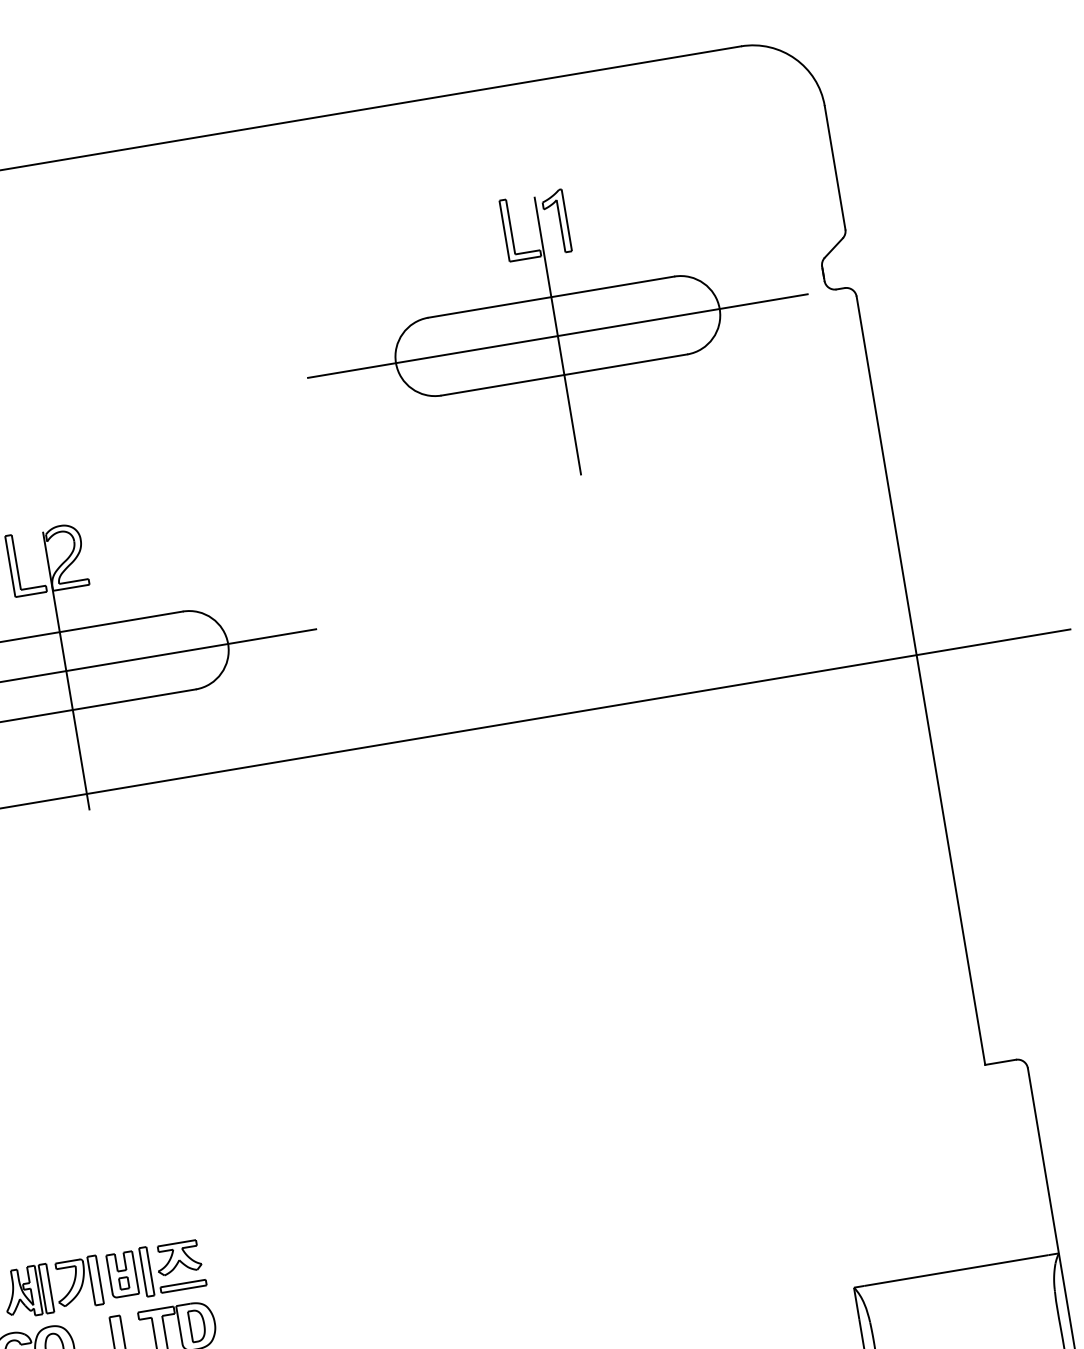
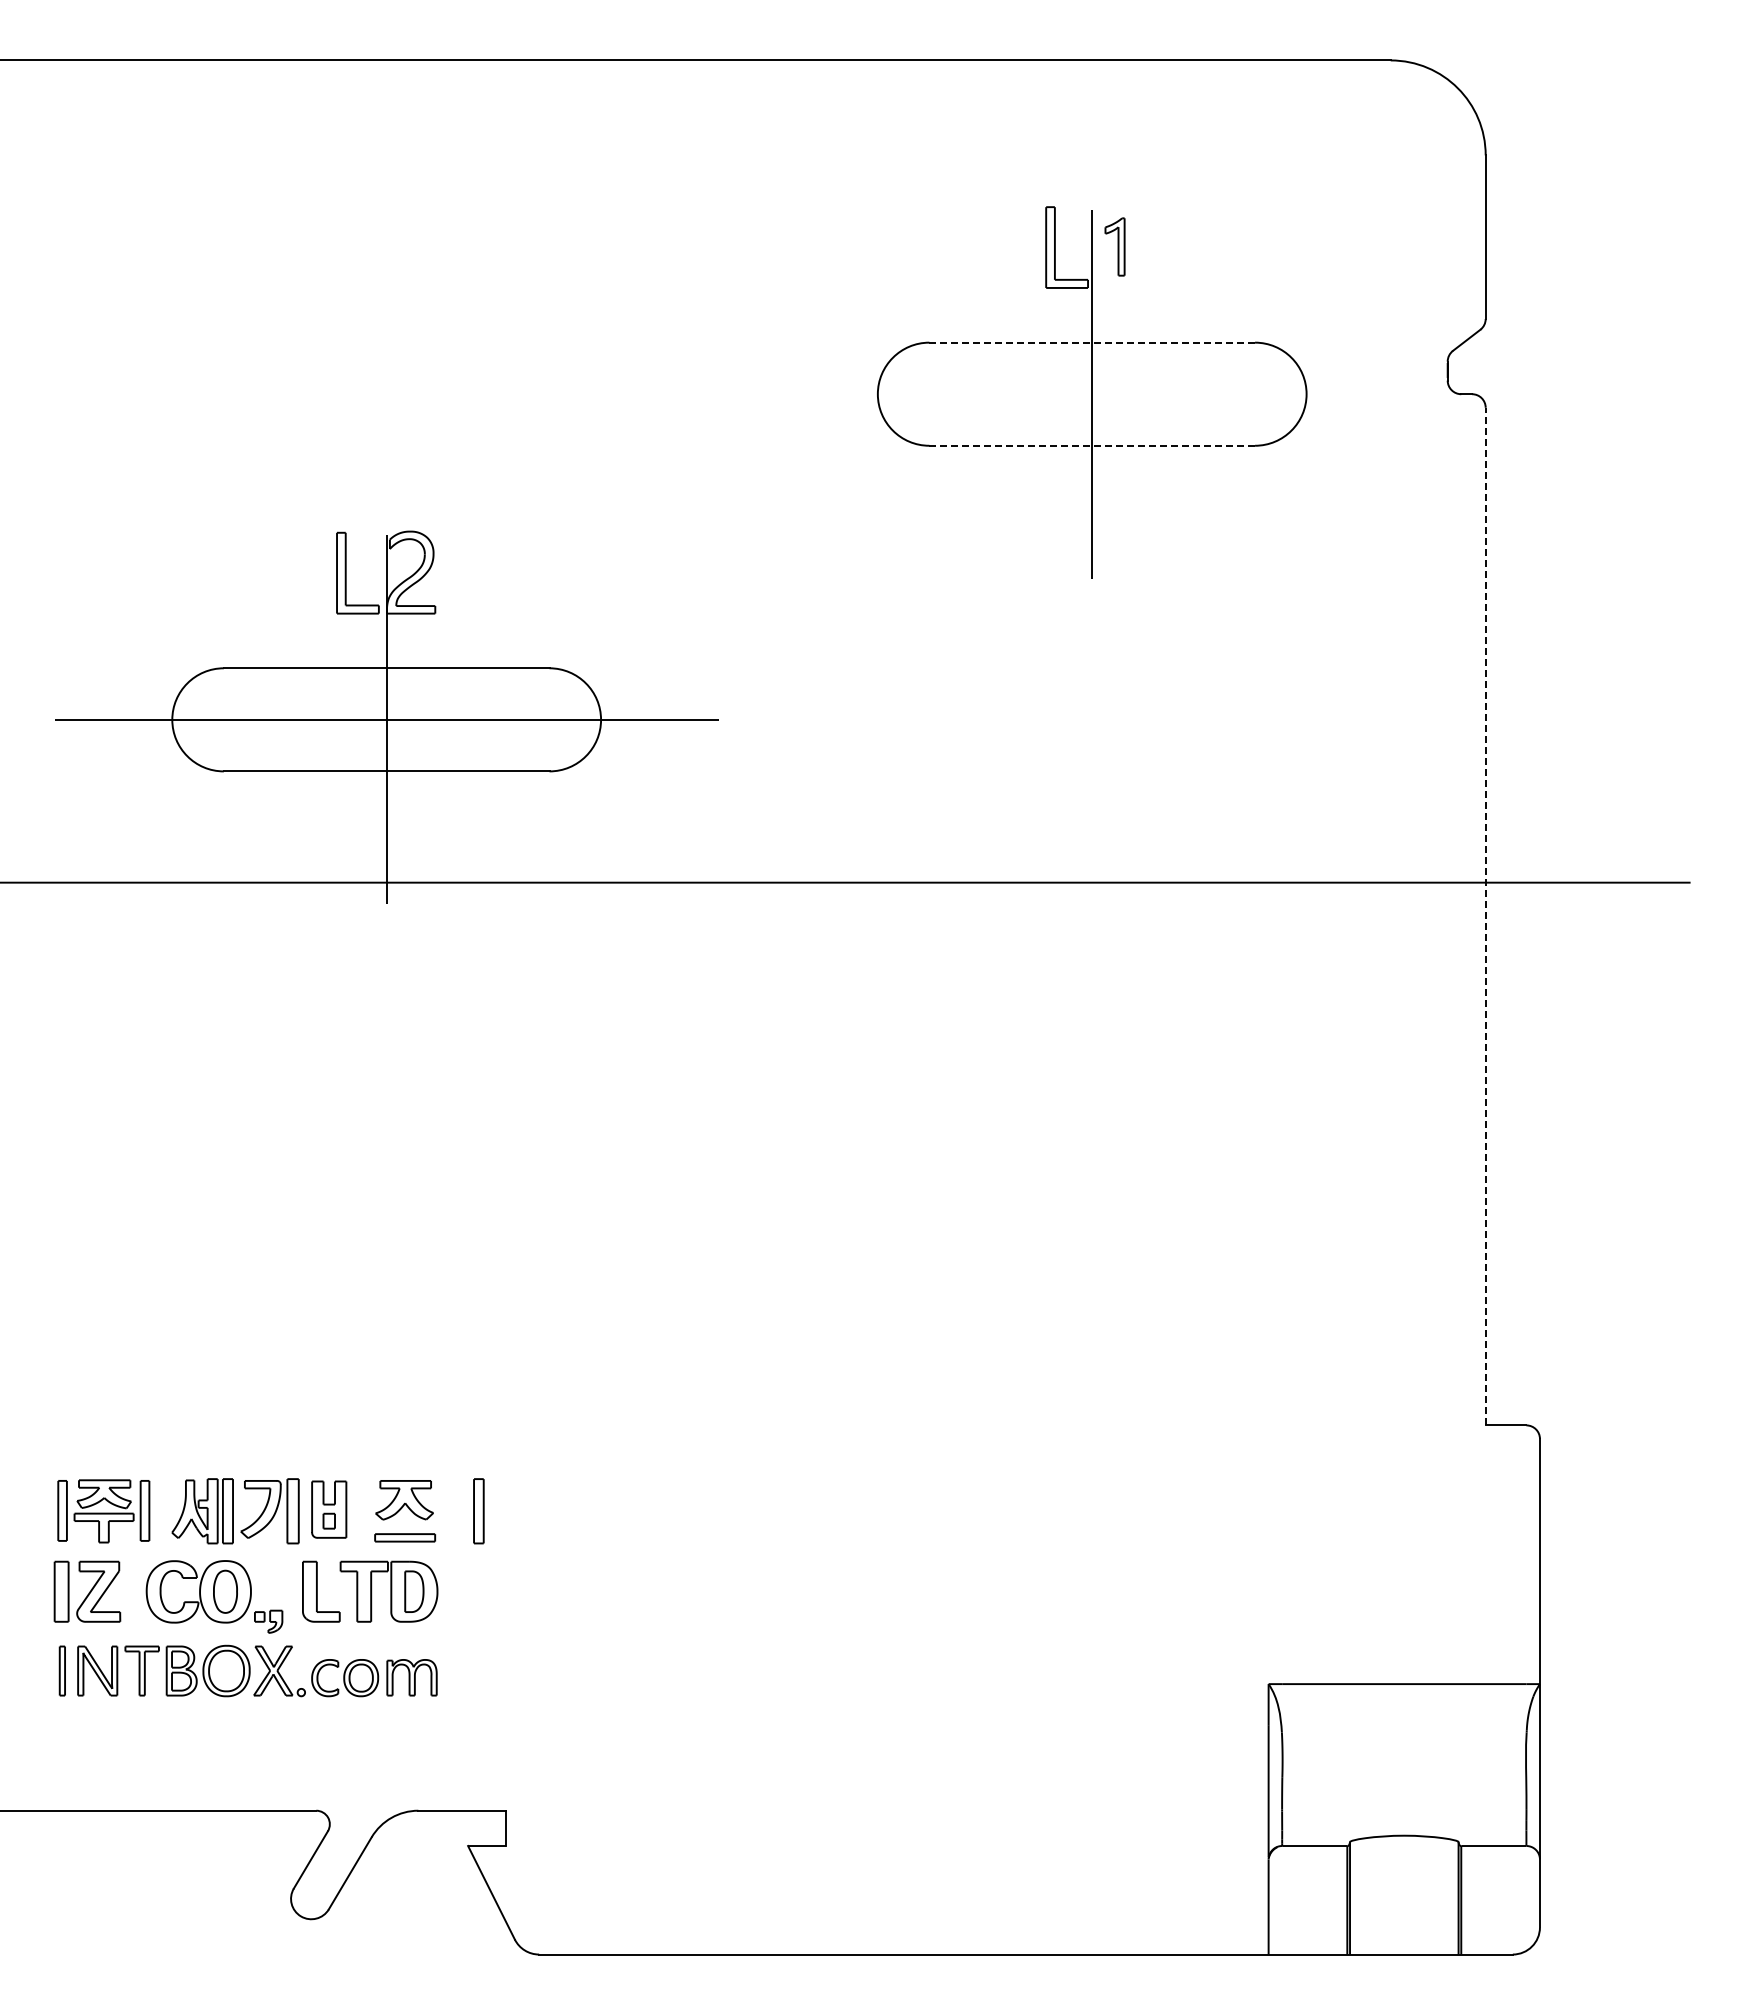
part: (556, 221) -> (1114, 246), size x0.7
line: (551, 297) -> (1092, 342), solid -> dashed
line: (558, 336) -> (1092, 394), removed
line: (564, 374) -> (1092, 445), solid -> dashed
line: (920, 680) -> (1485, 916), solid -> dashed
part: (146, 1272) -> (478, 1511), moved

